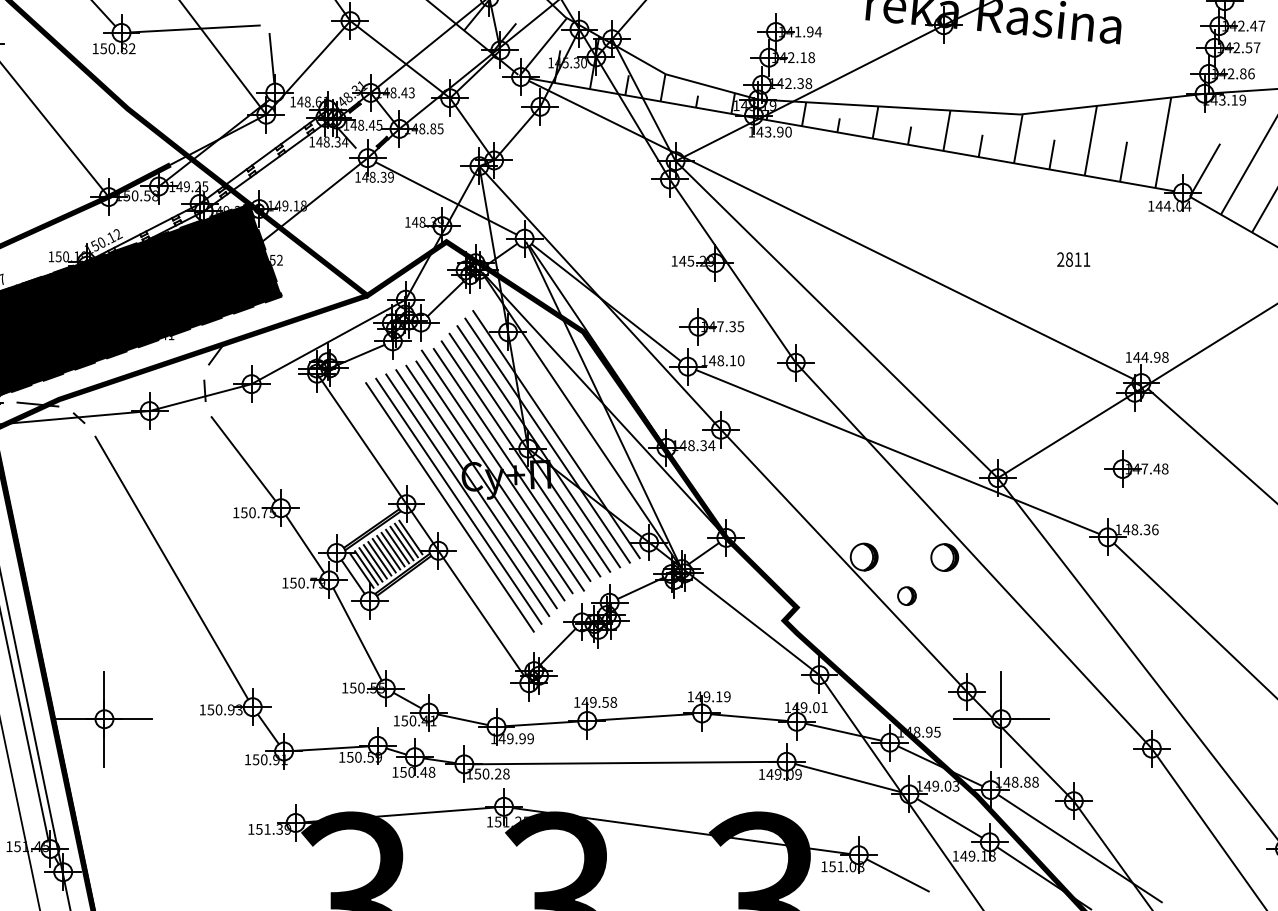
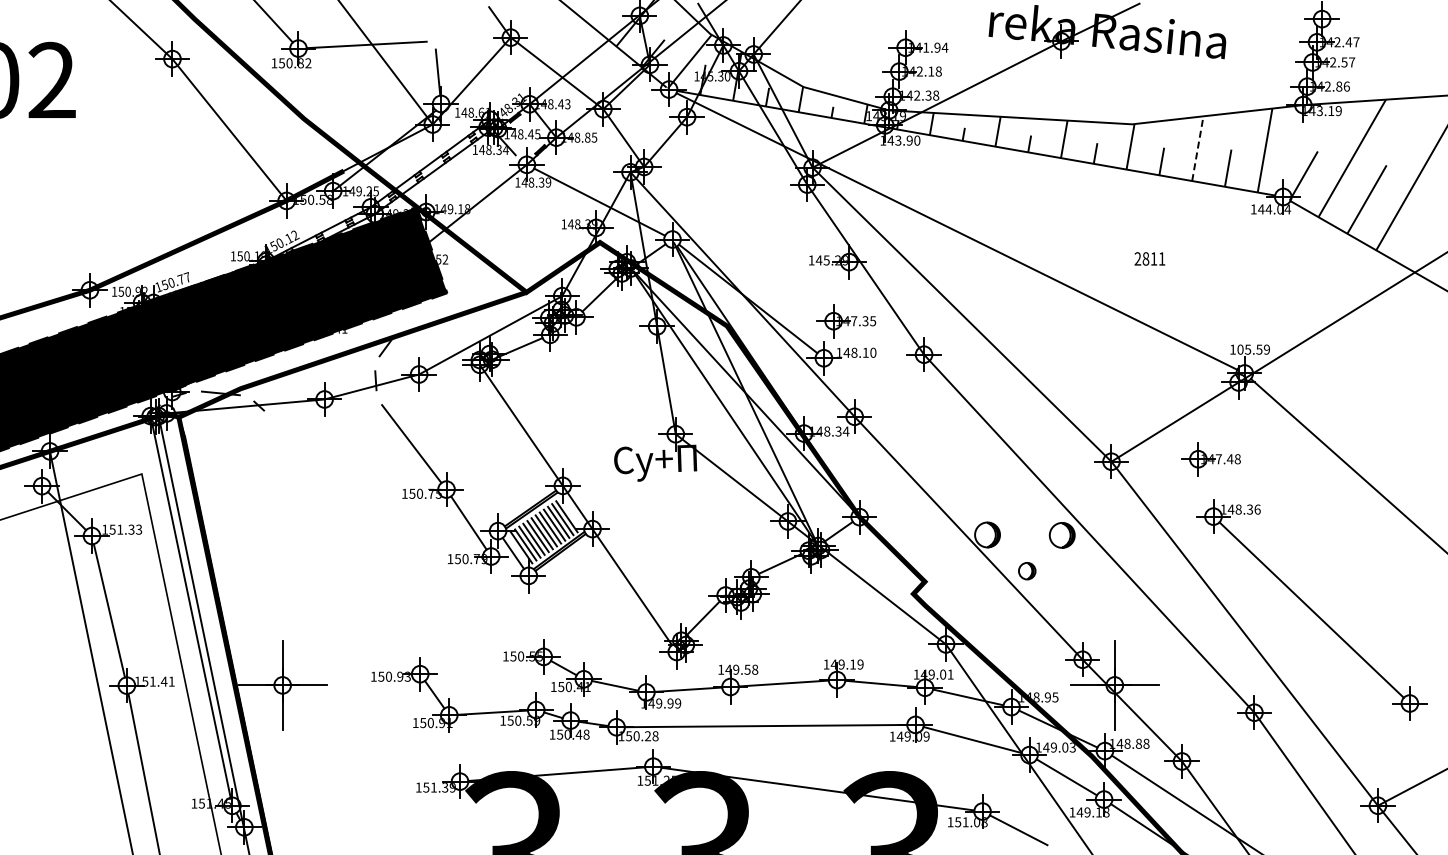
line: (1090, 140) -> (1197, 148), solid -> dashed
text: (1073, 259) -> (1149, 258), moved
text: (1150, 357) -> (1253, 349), 144.98 -> 105.59
line: (897, 452) -> (1018, 437), removed
part: (1135, 469) -> (1210, 459), moved
hatch: (502, 470) -> (651, 454), removed
line: (172, 568) -> (345, 545), removed
line: (357, 634) -> (517, 606), removed

